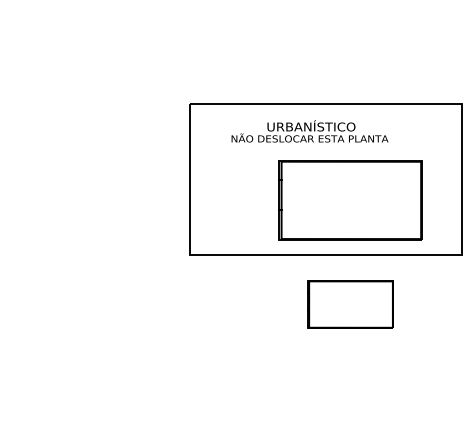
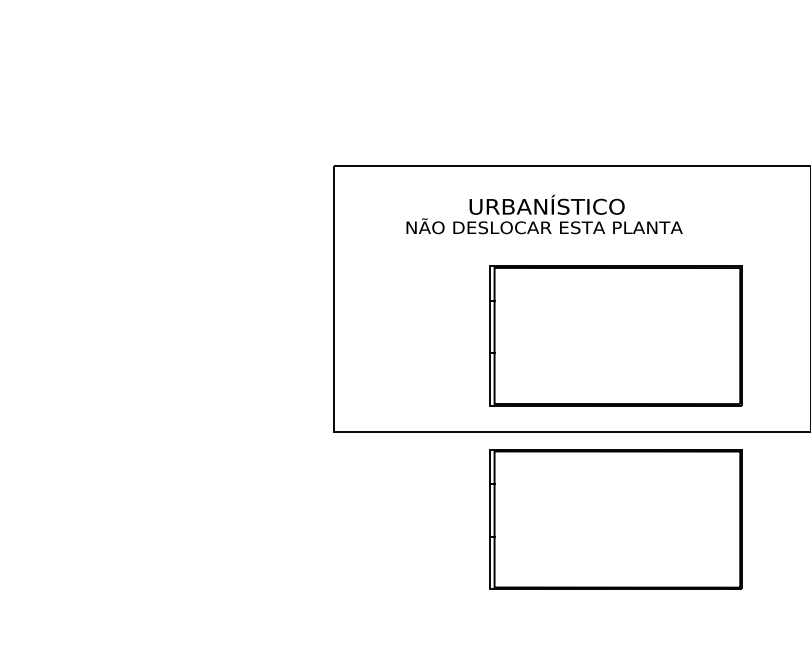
part: (350, 304) -> (615, 519), size x1.67

